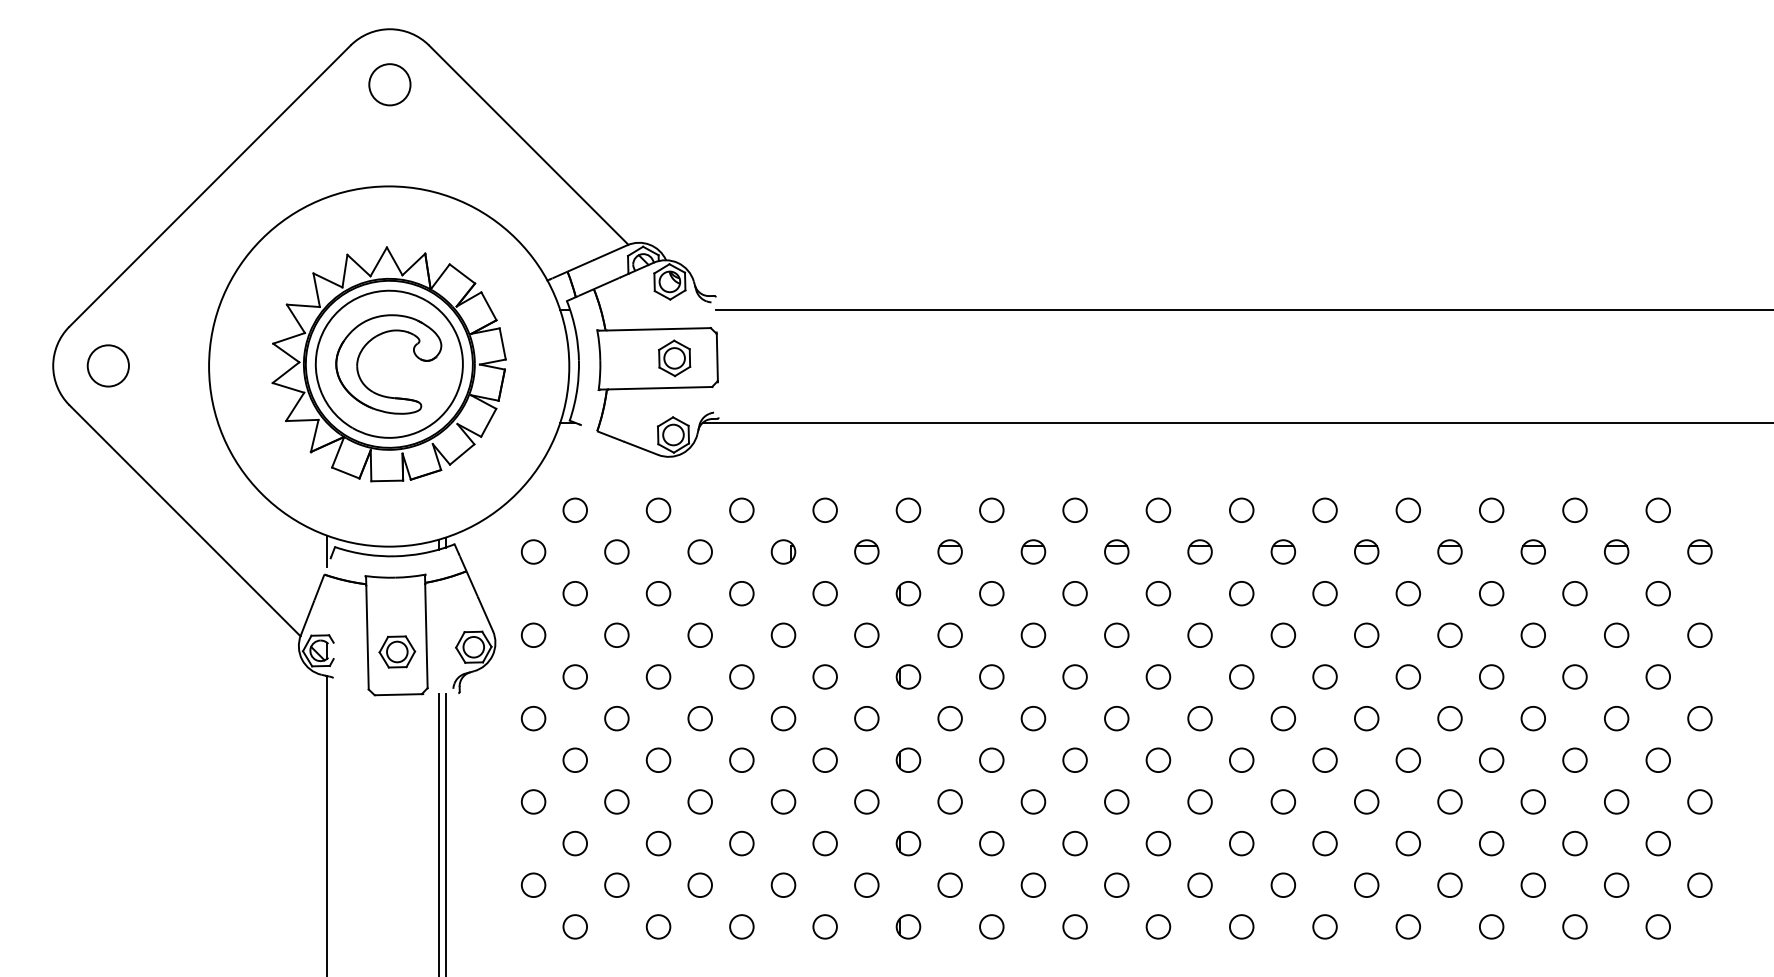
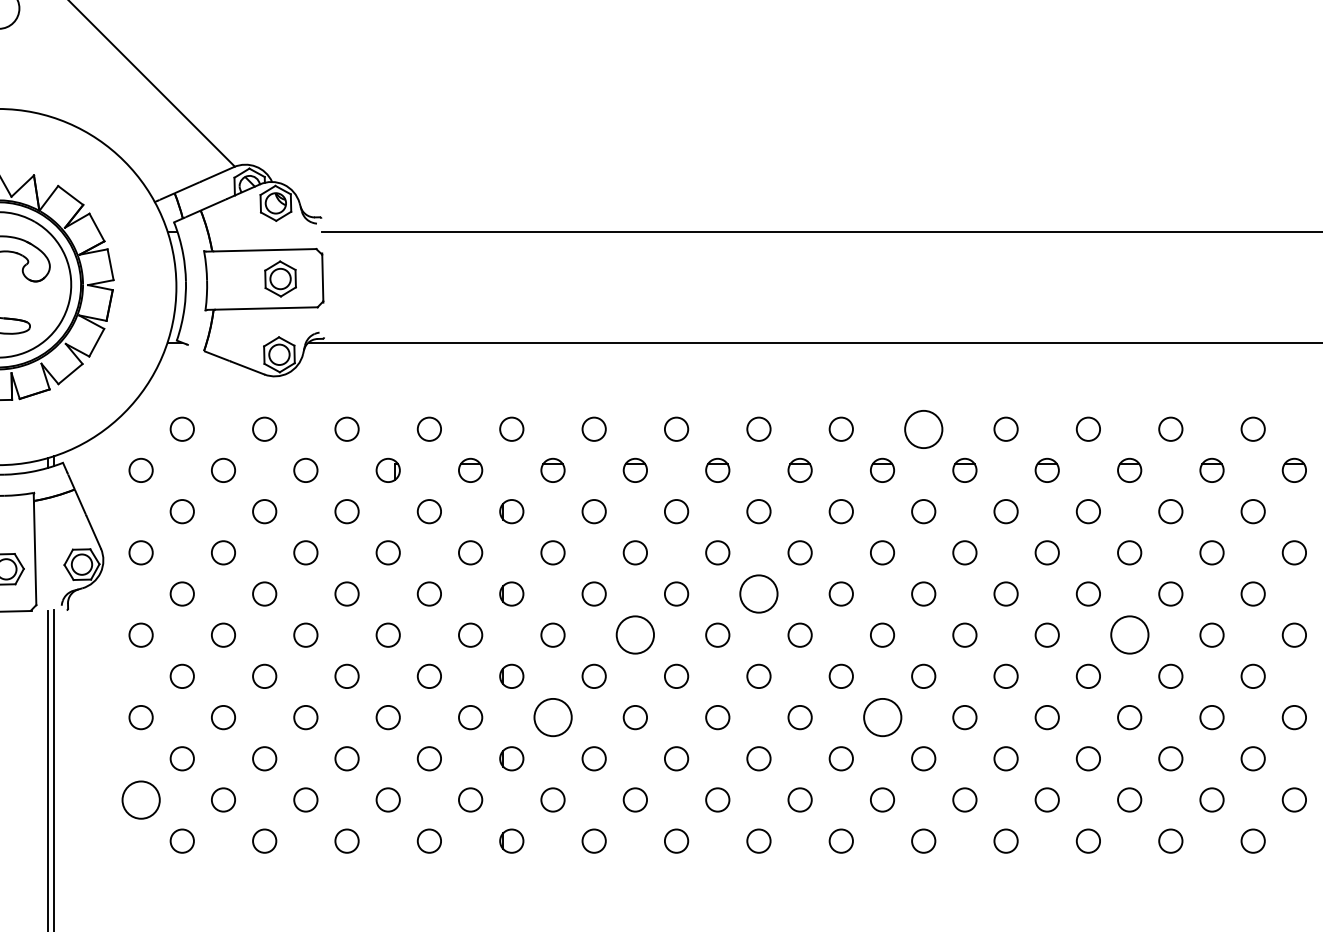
circle: (1324, 509) -> (923, 428), size x1.6
circle: (1158, 676) -> (759, 593), size x1.6
circle: (1033, 718) -> (635, 635), size x1.6
circle: (1532, 718) -> (1128, 635), size x1.6
circle: (949, 801) -> (552, 717), size x1.6
circle: (1282, 801) -> (881, 717), size x1.6
circle: (533, 884) -> (141, 799), size x1.6

